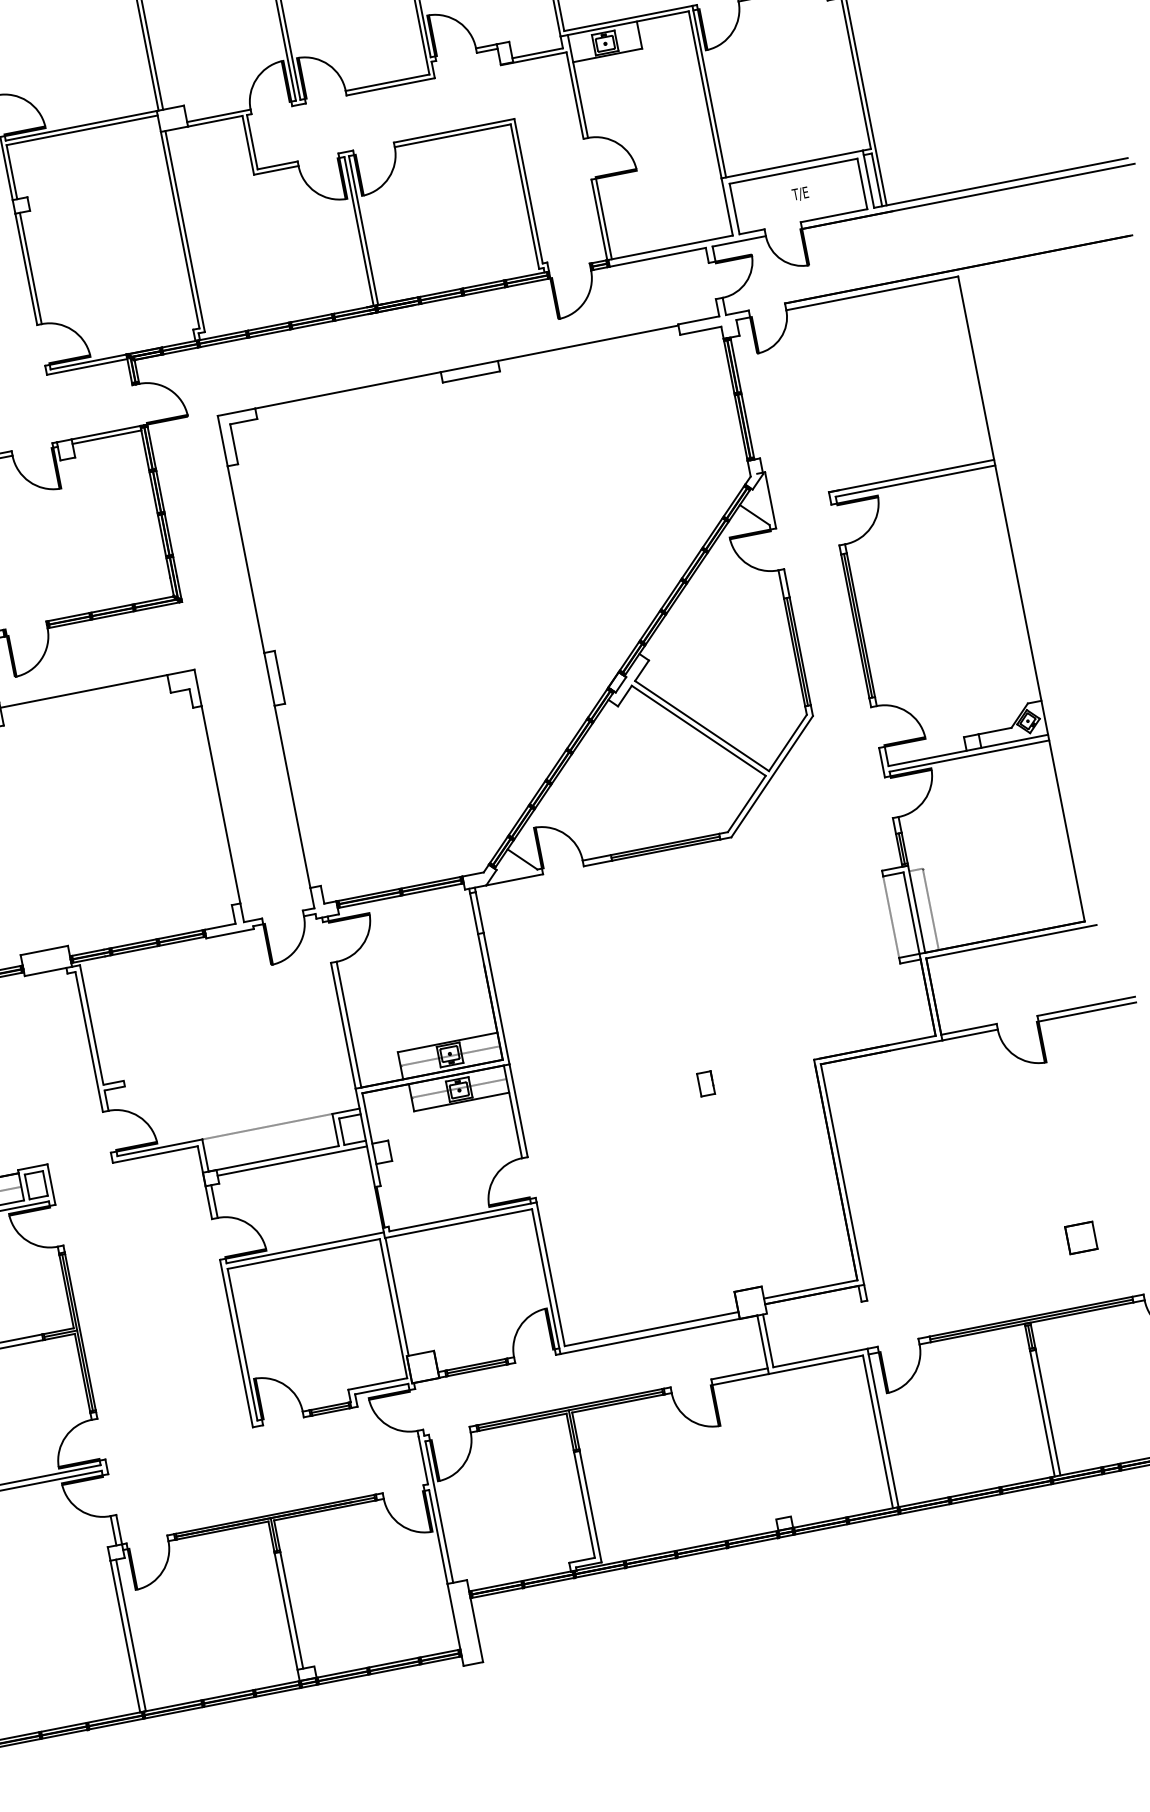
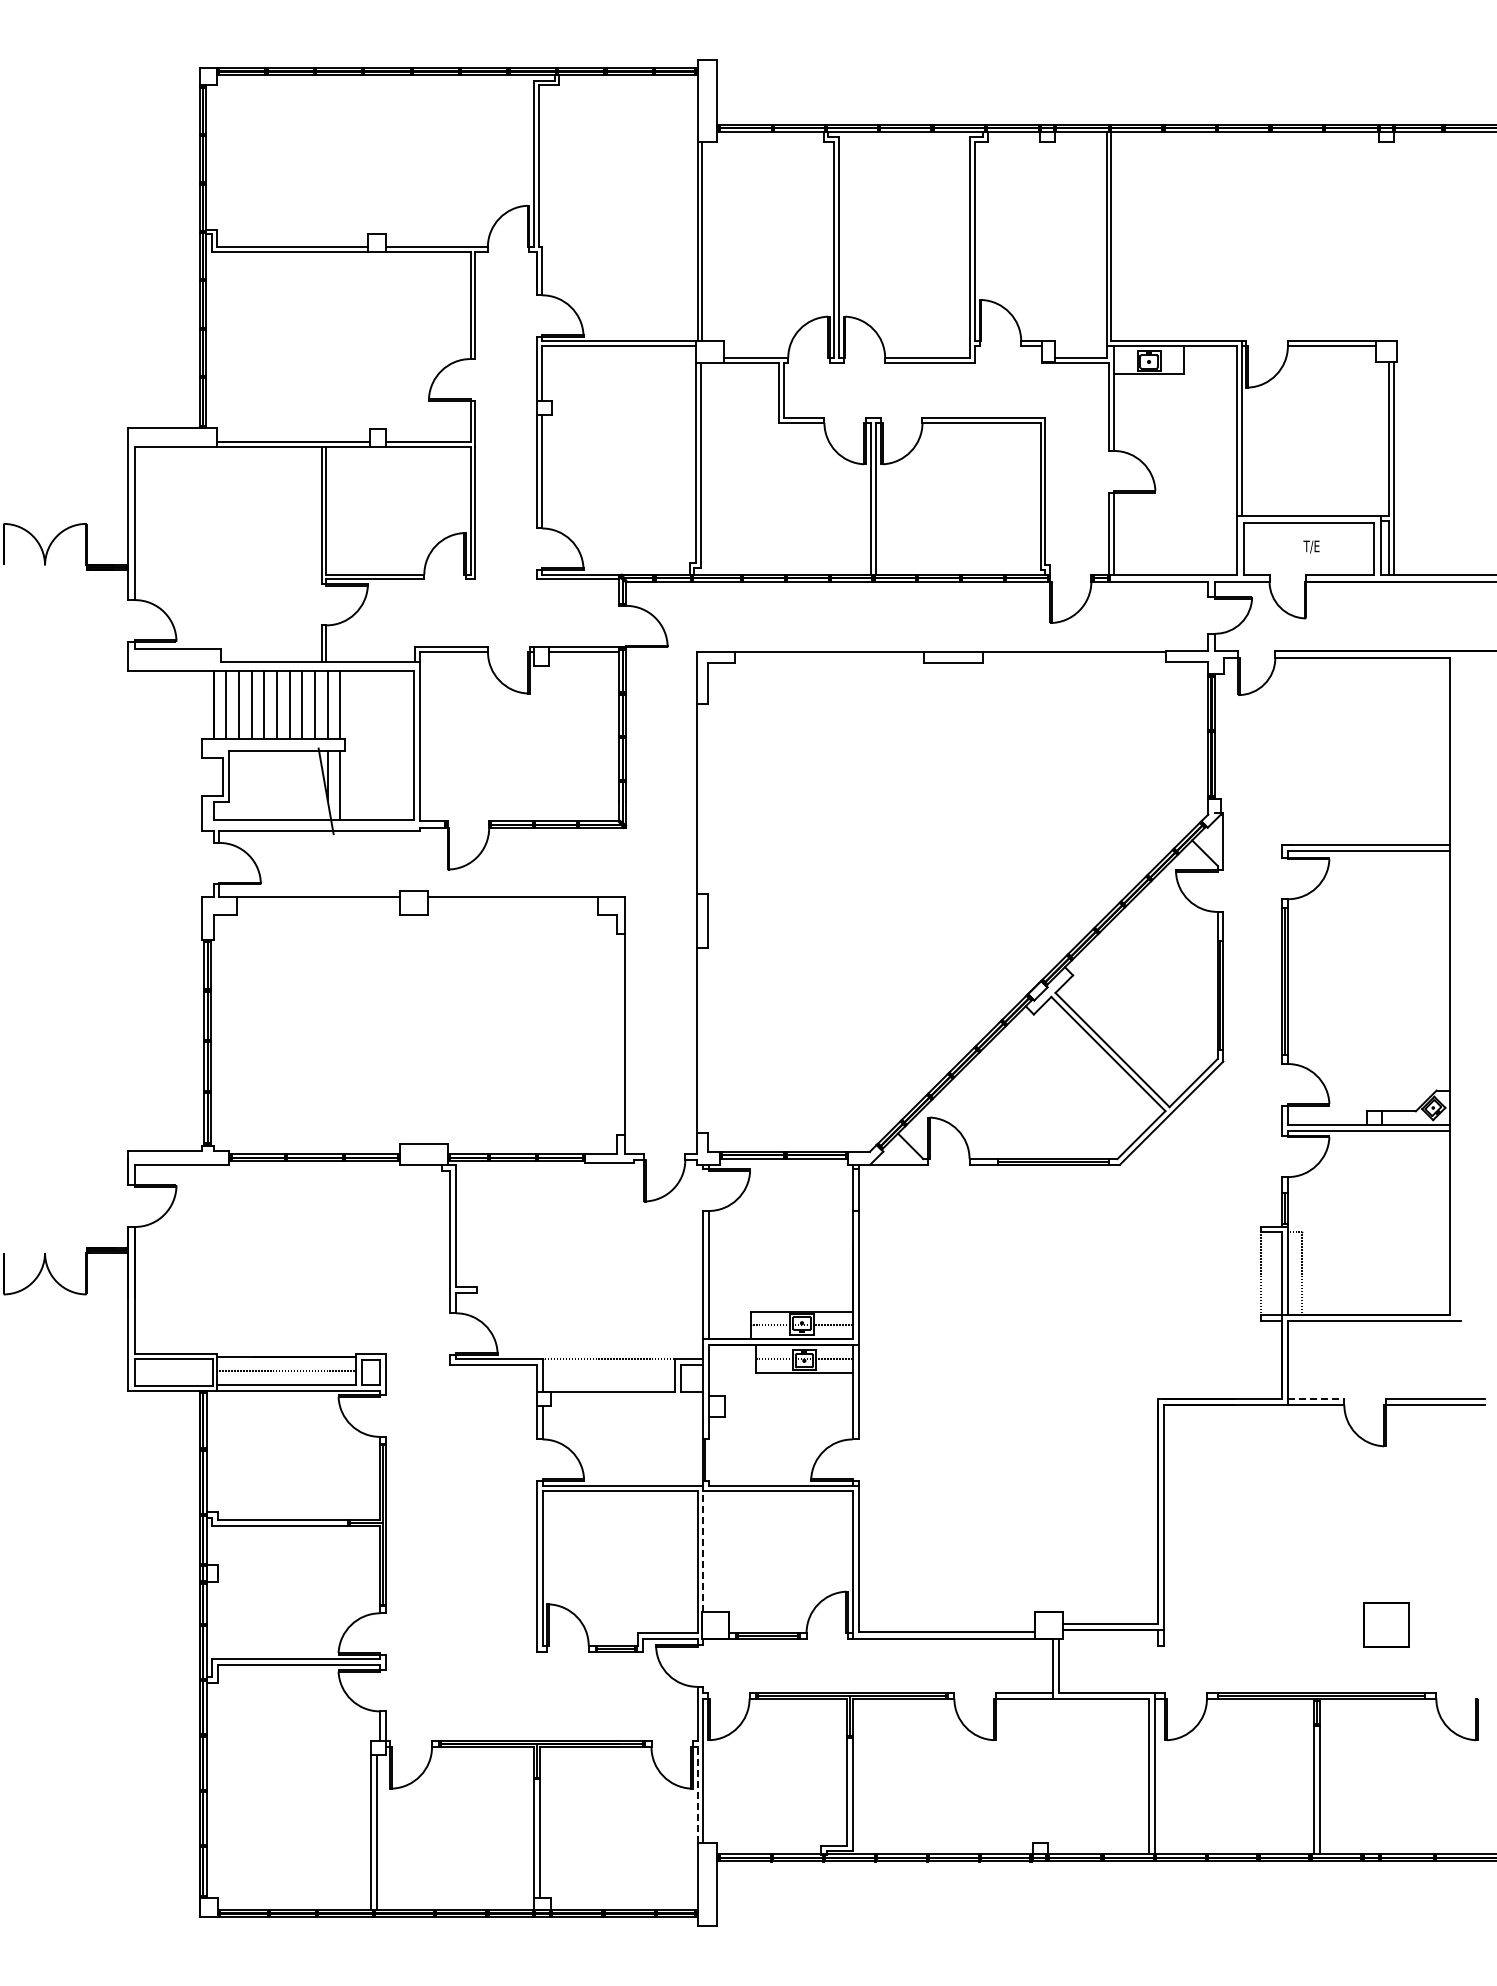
line: (969, 1029) -> (1316, 1399), solid -> dashed
part: (705, 1083) -> (1047, 1401), removed
line: (291, 1160) -> (626, 1397), removed
part: (1080, 1238) -> (1385, 1625), size x1.6
line: (397, 1295) -> (703, 1550), solid -> dashed
line: (438, 1536) -> (697, 1794), solid -> dashed

